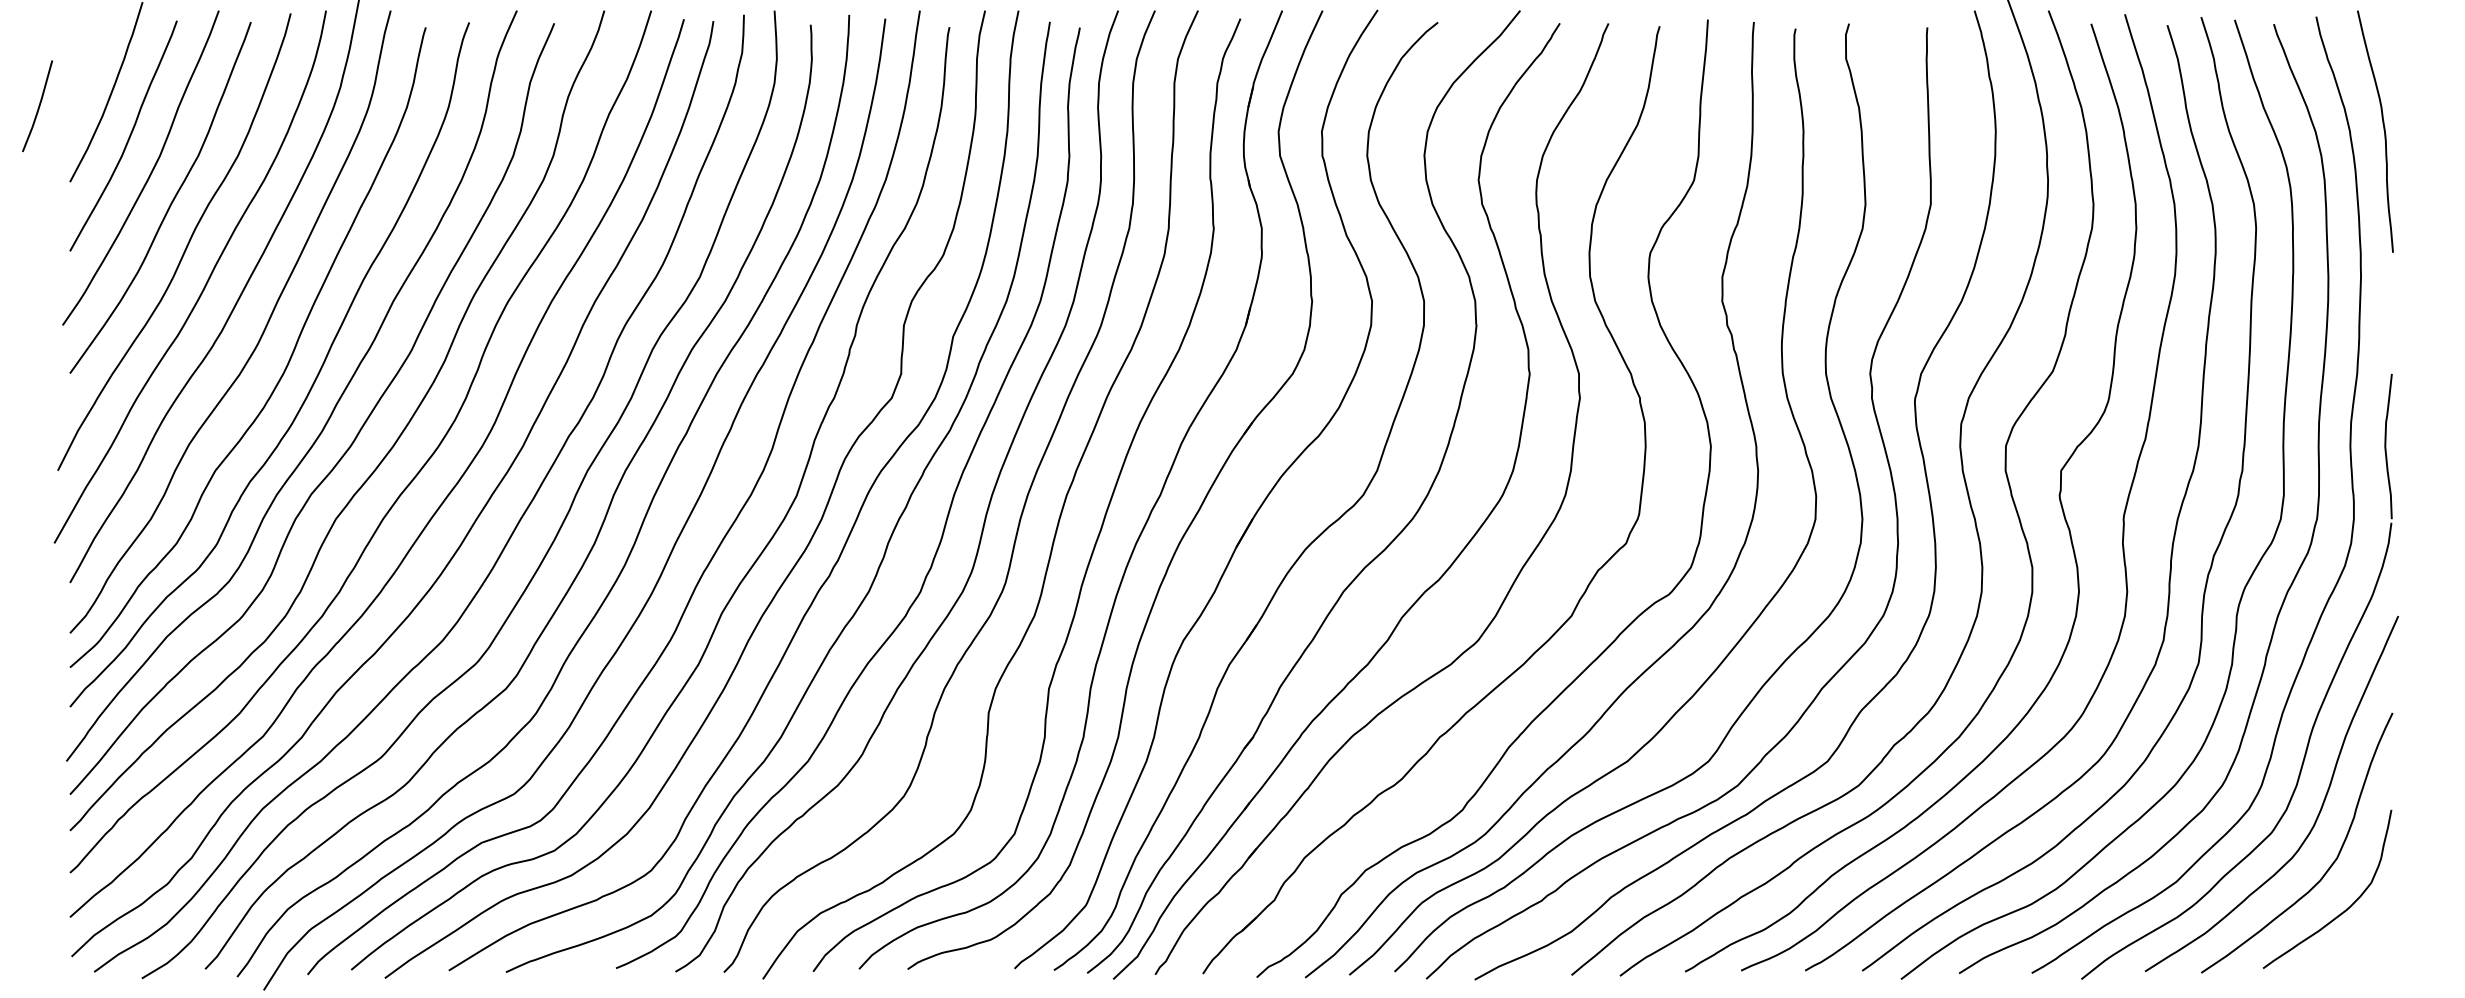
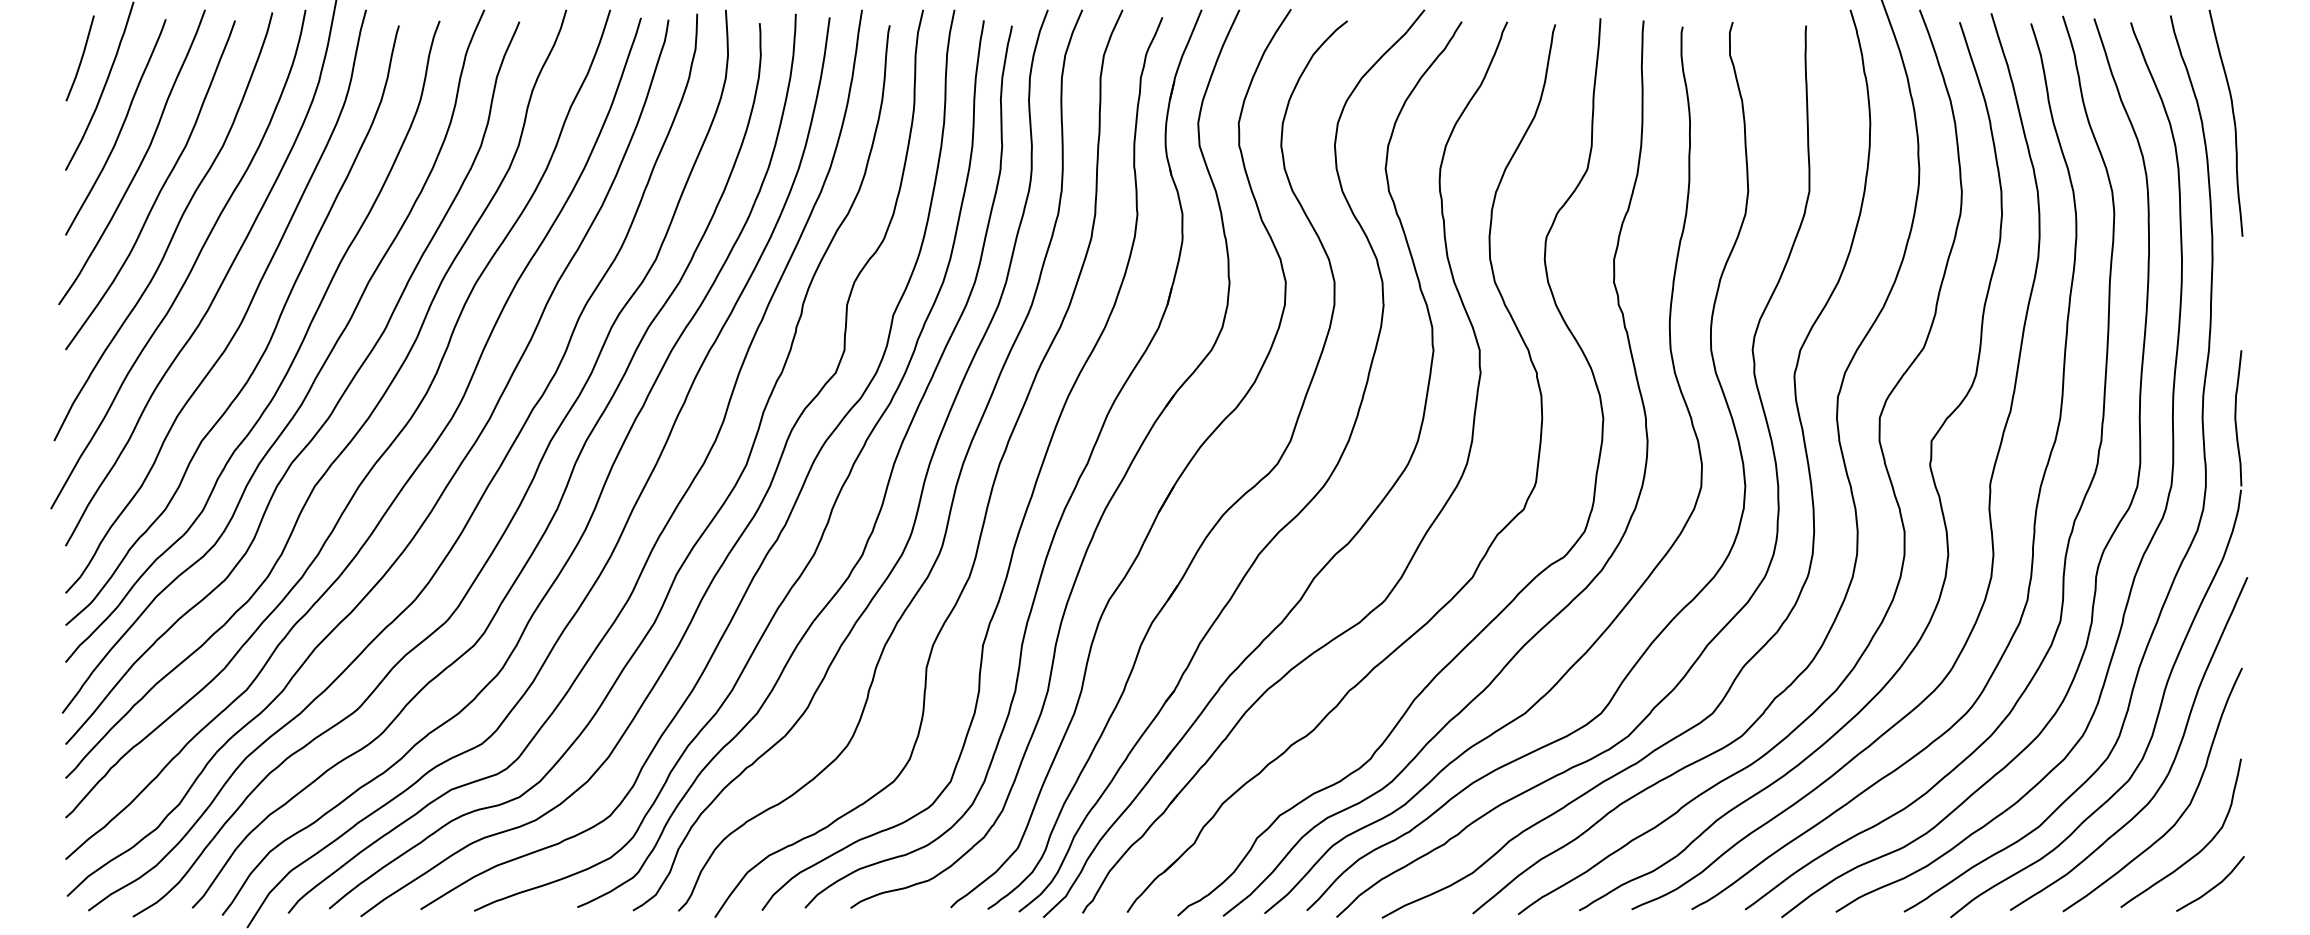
line: (37, 107) -> (80, 59), moved
curve: (2362, 946) -> (2213, 886), added

